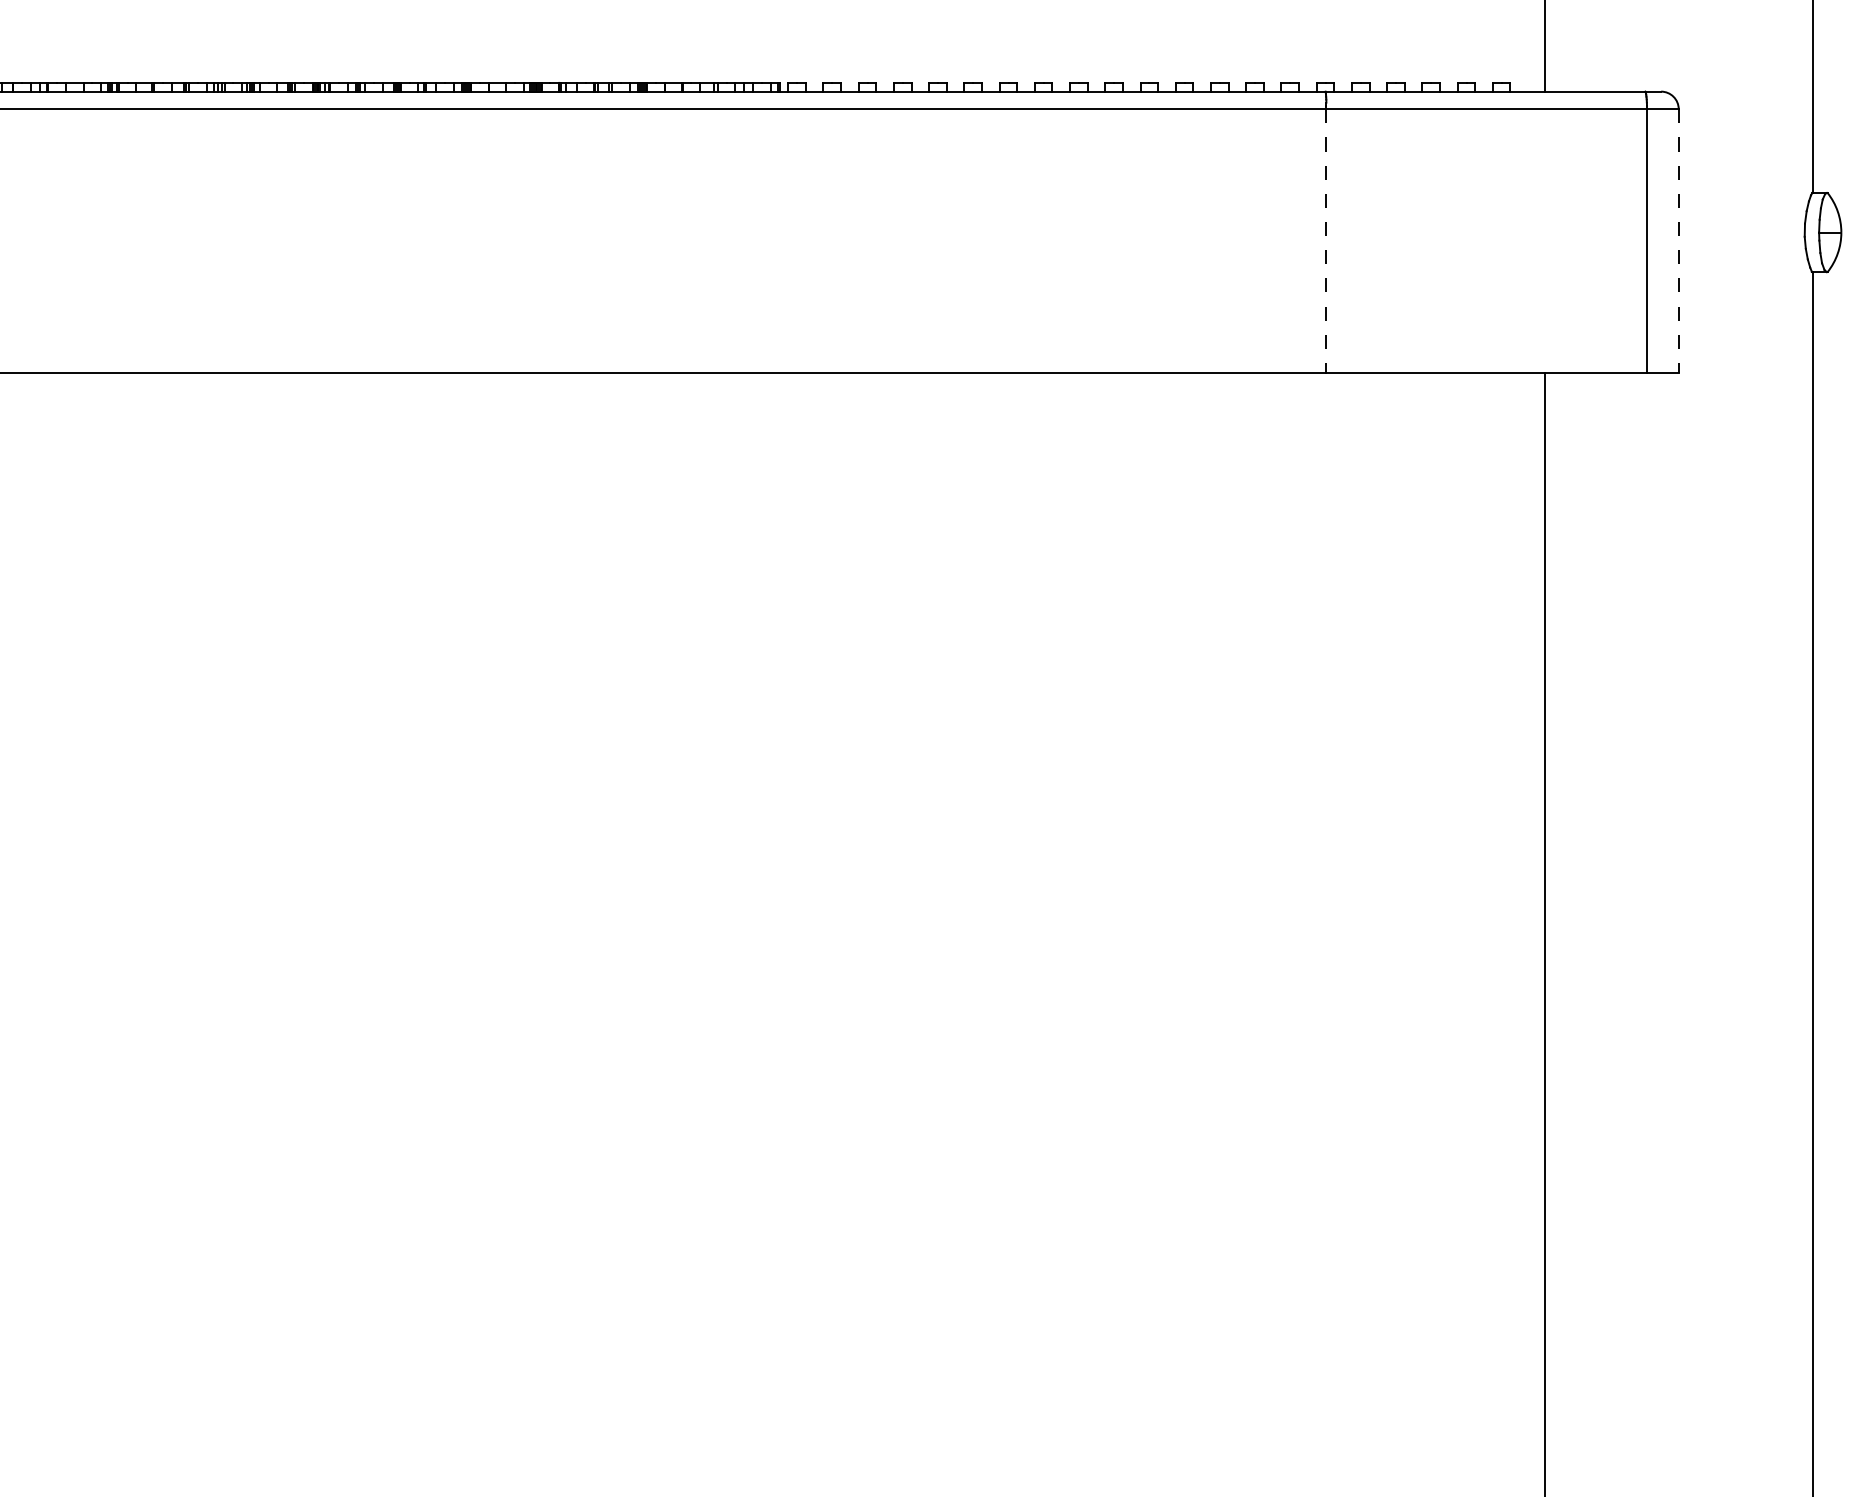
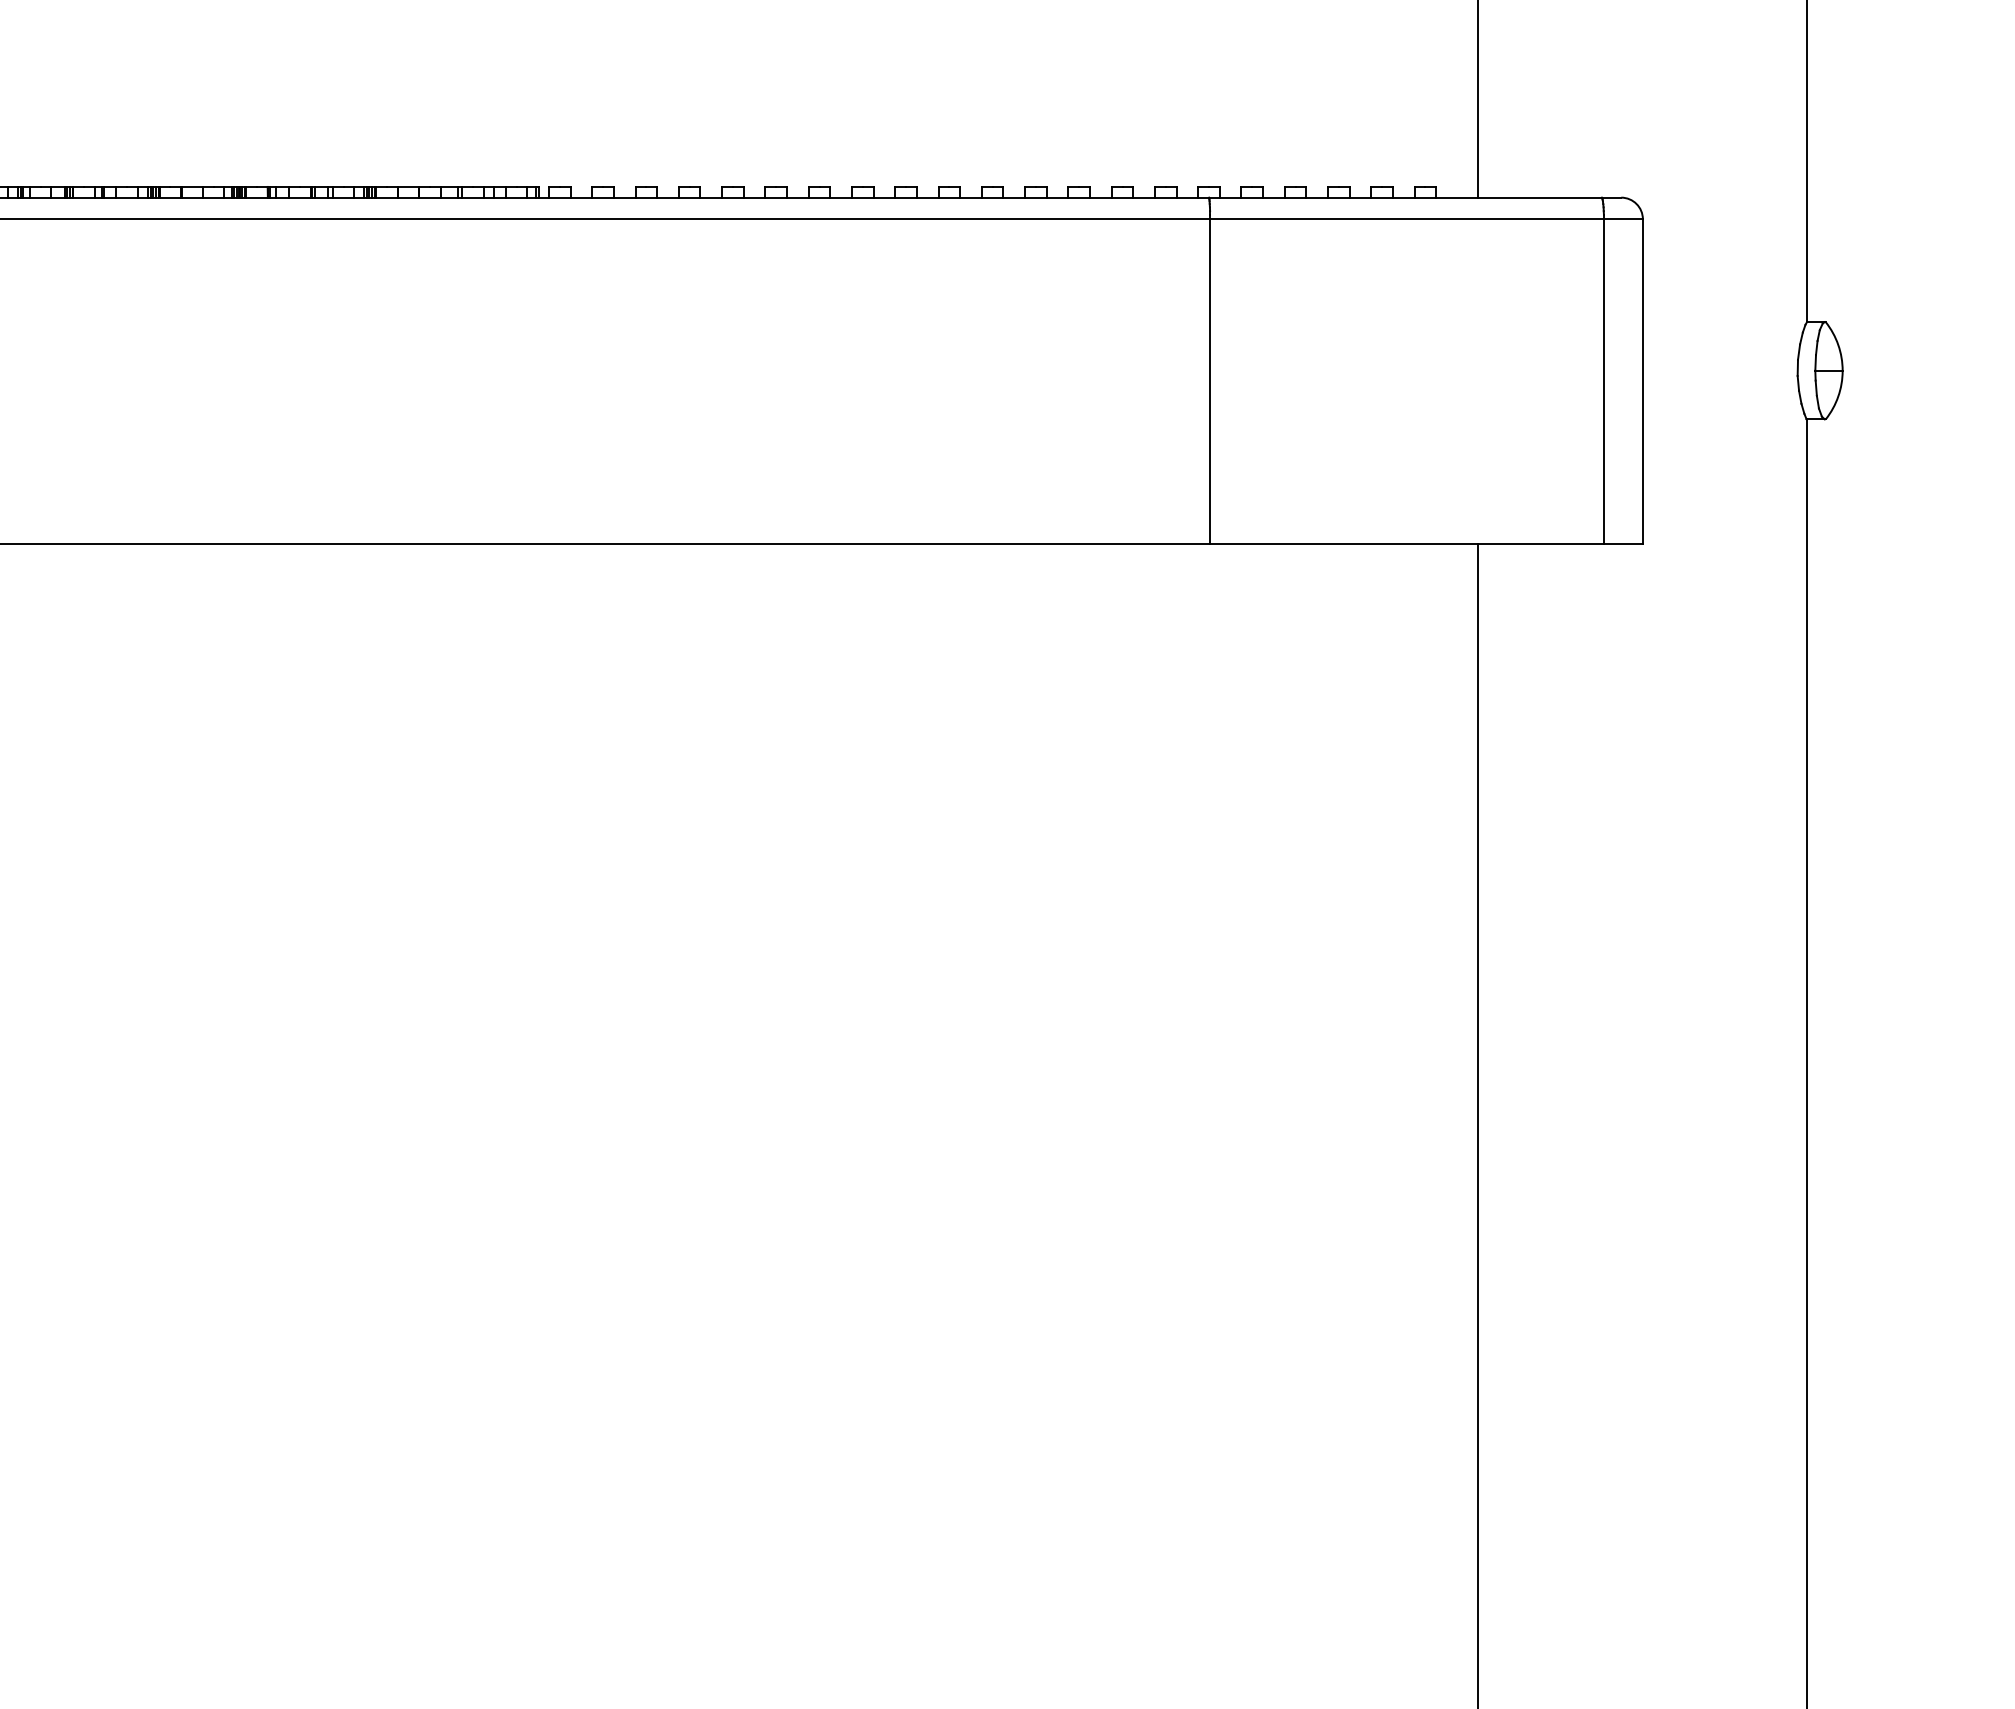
line: (1326, 241) -> (1210, 381), dashed -> solid
line: (1678, 241) -> (1642, 381), dashed -> solid

